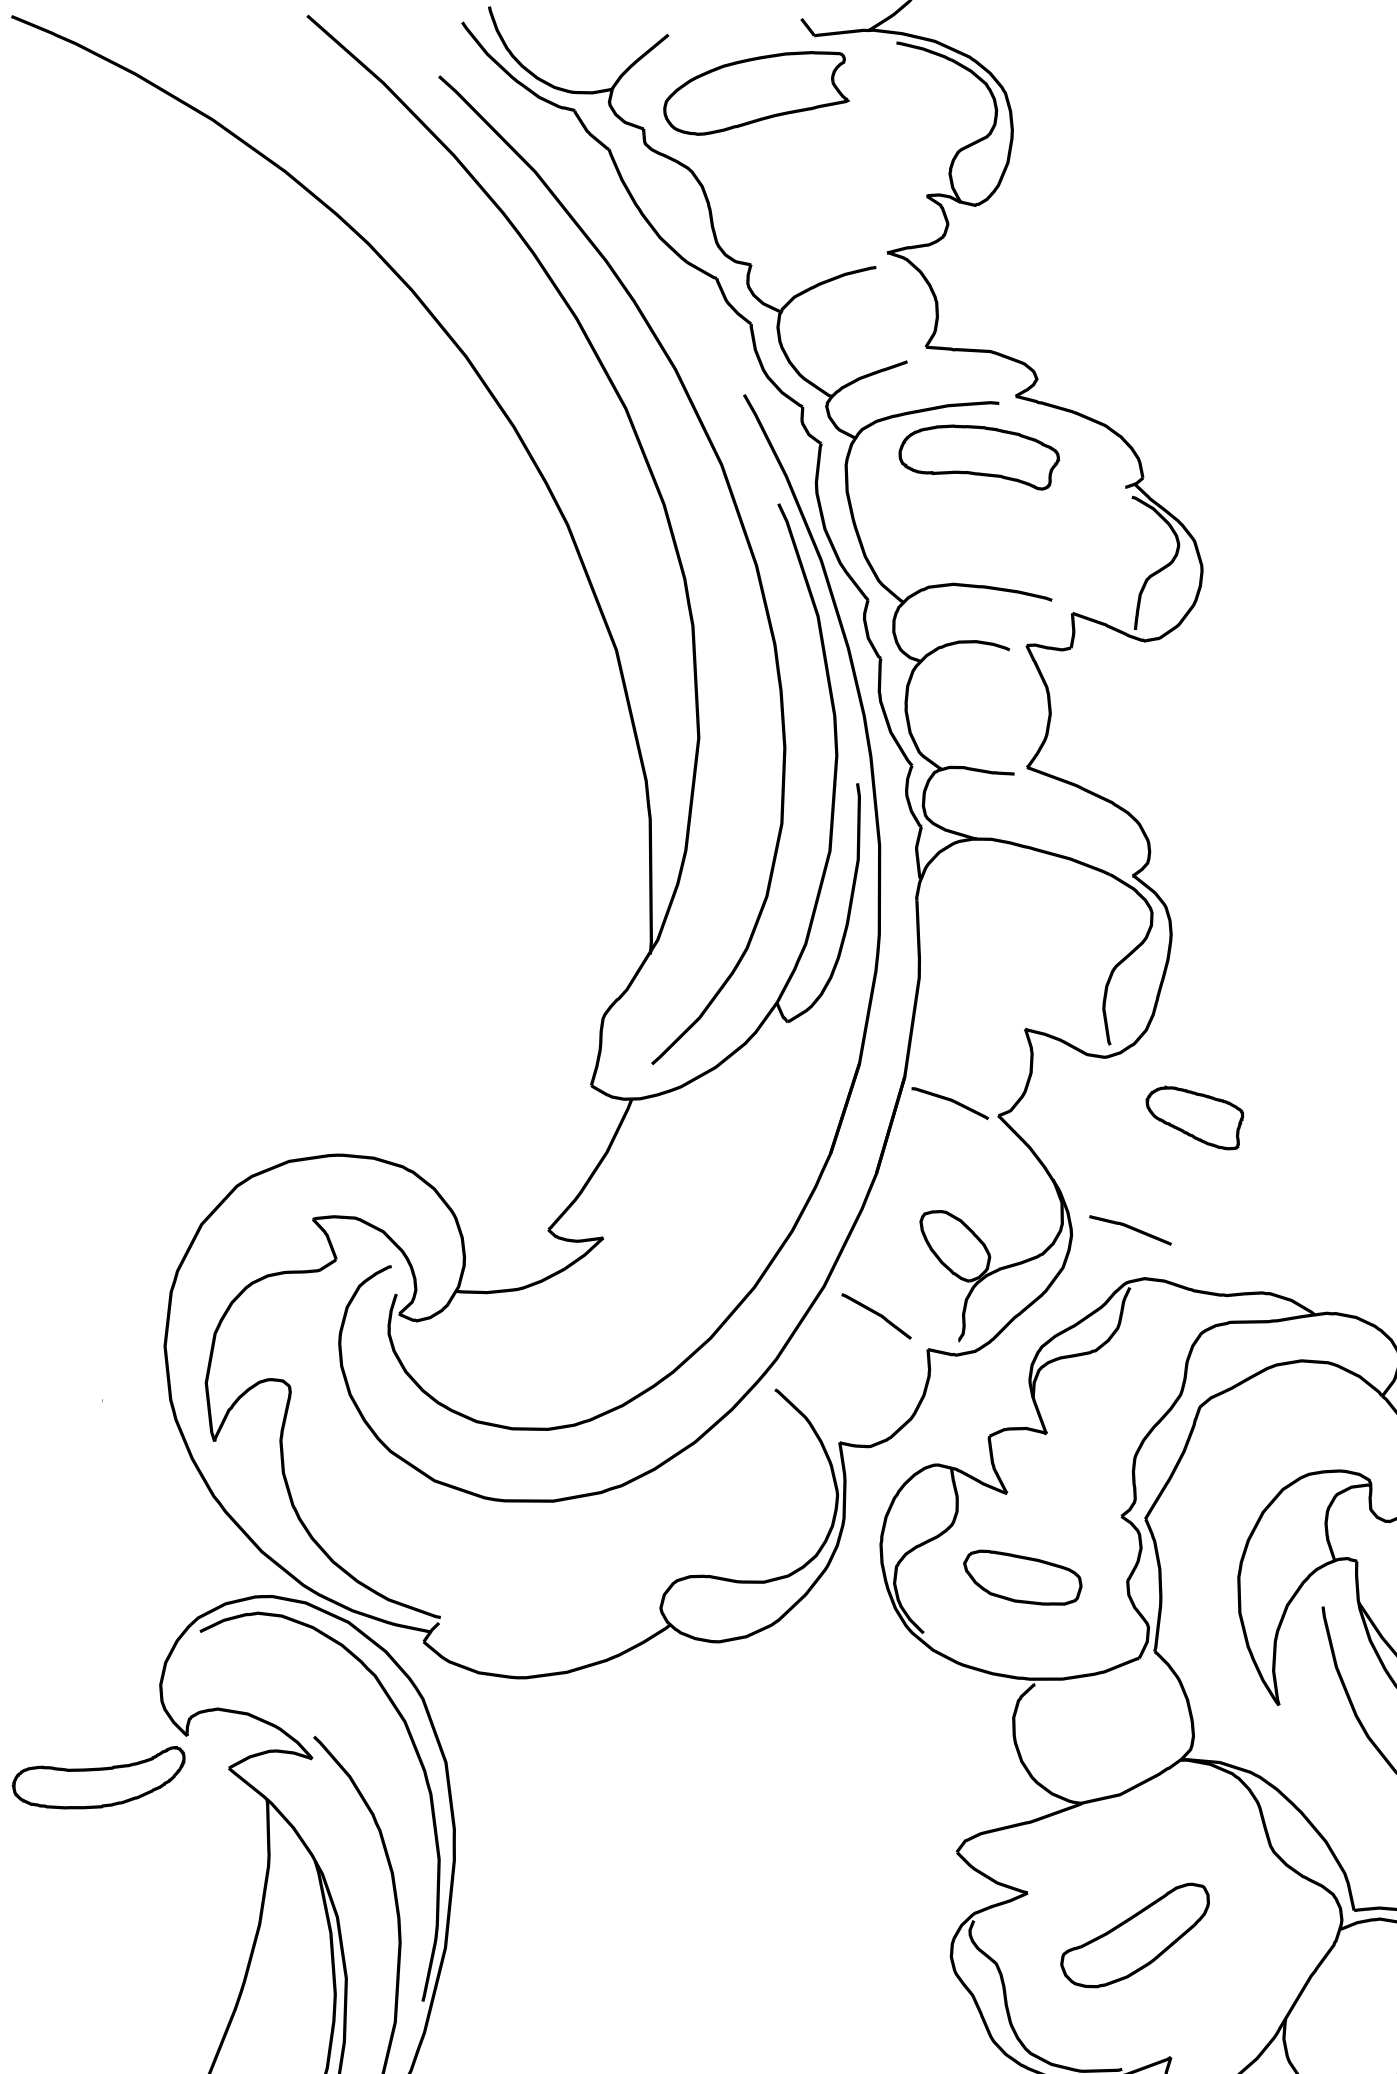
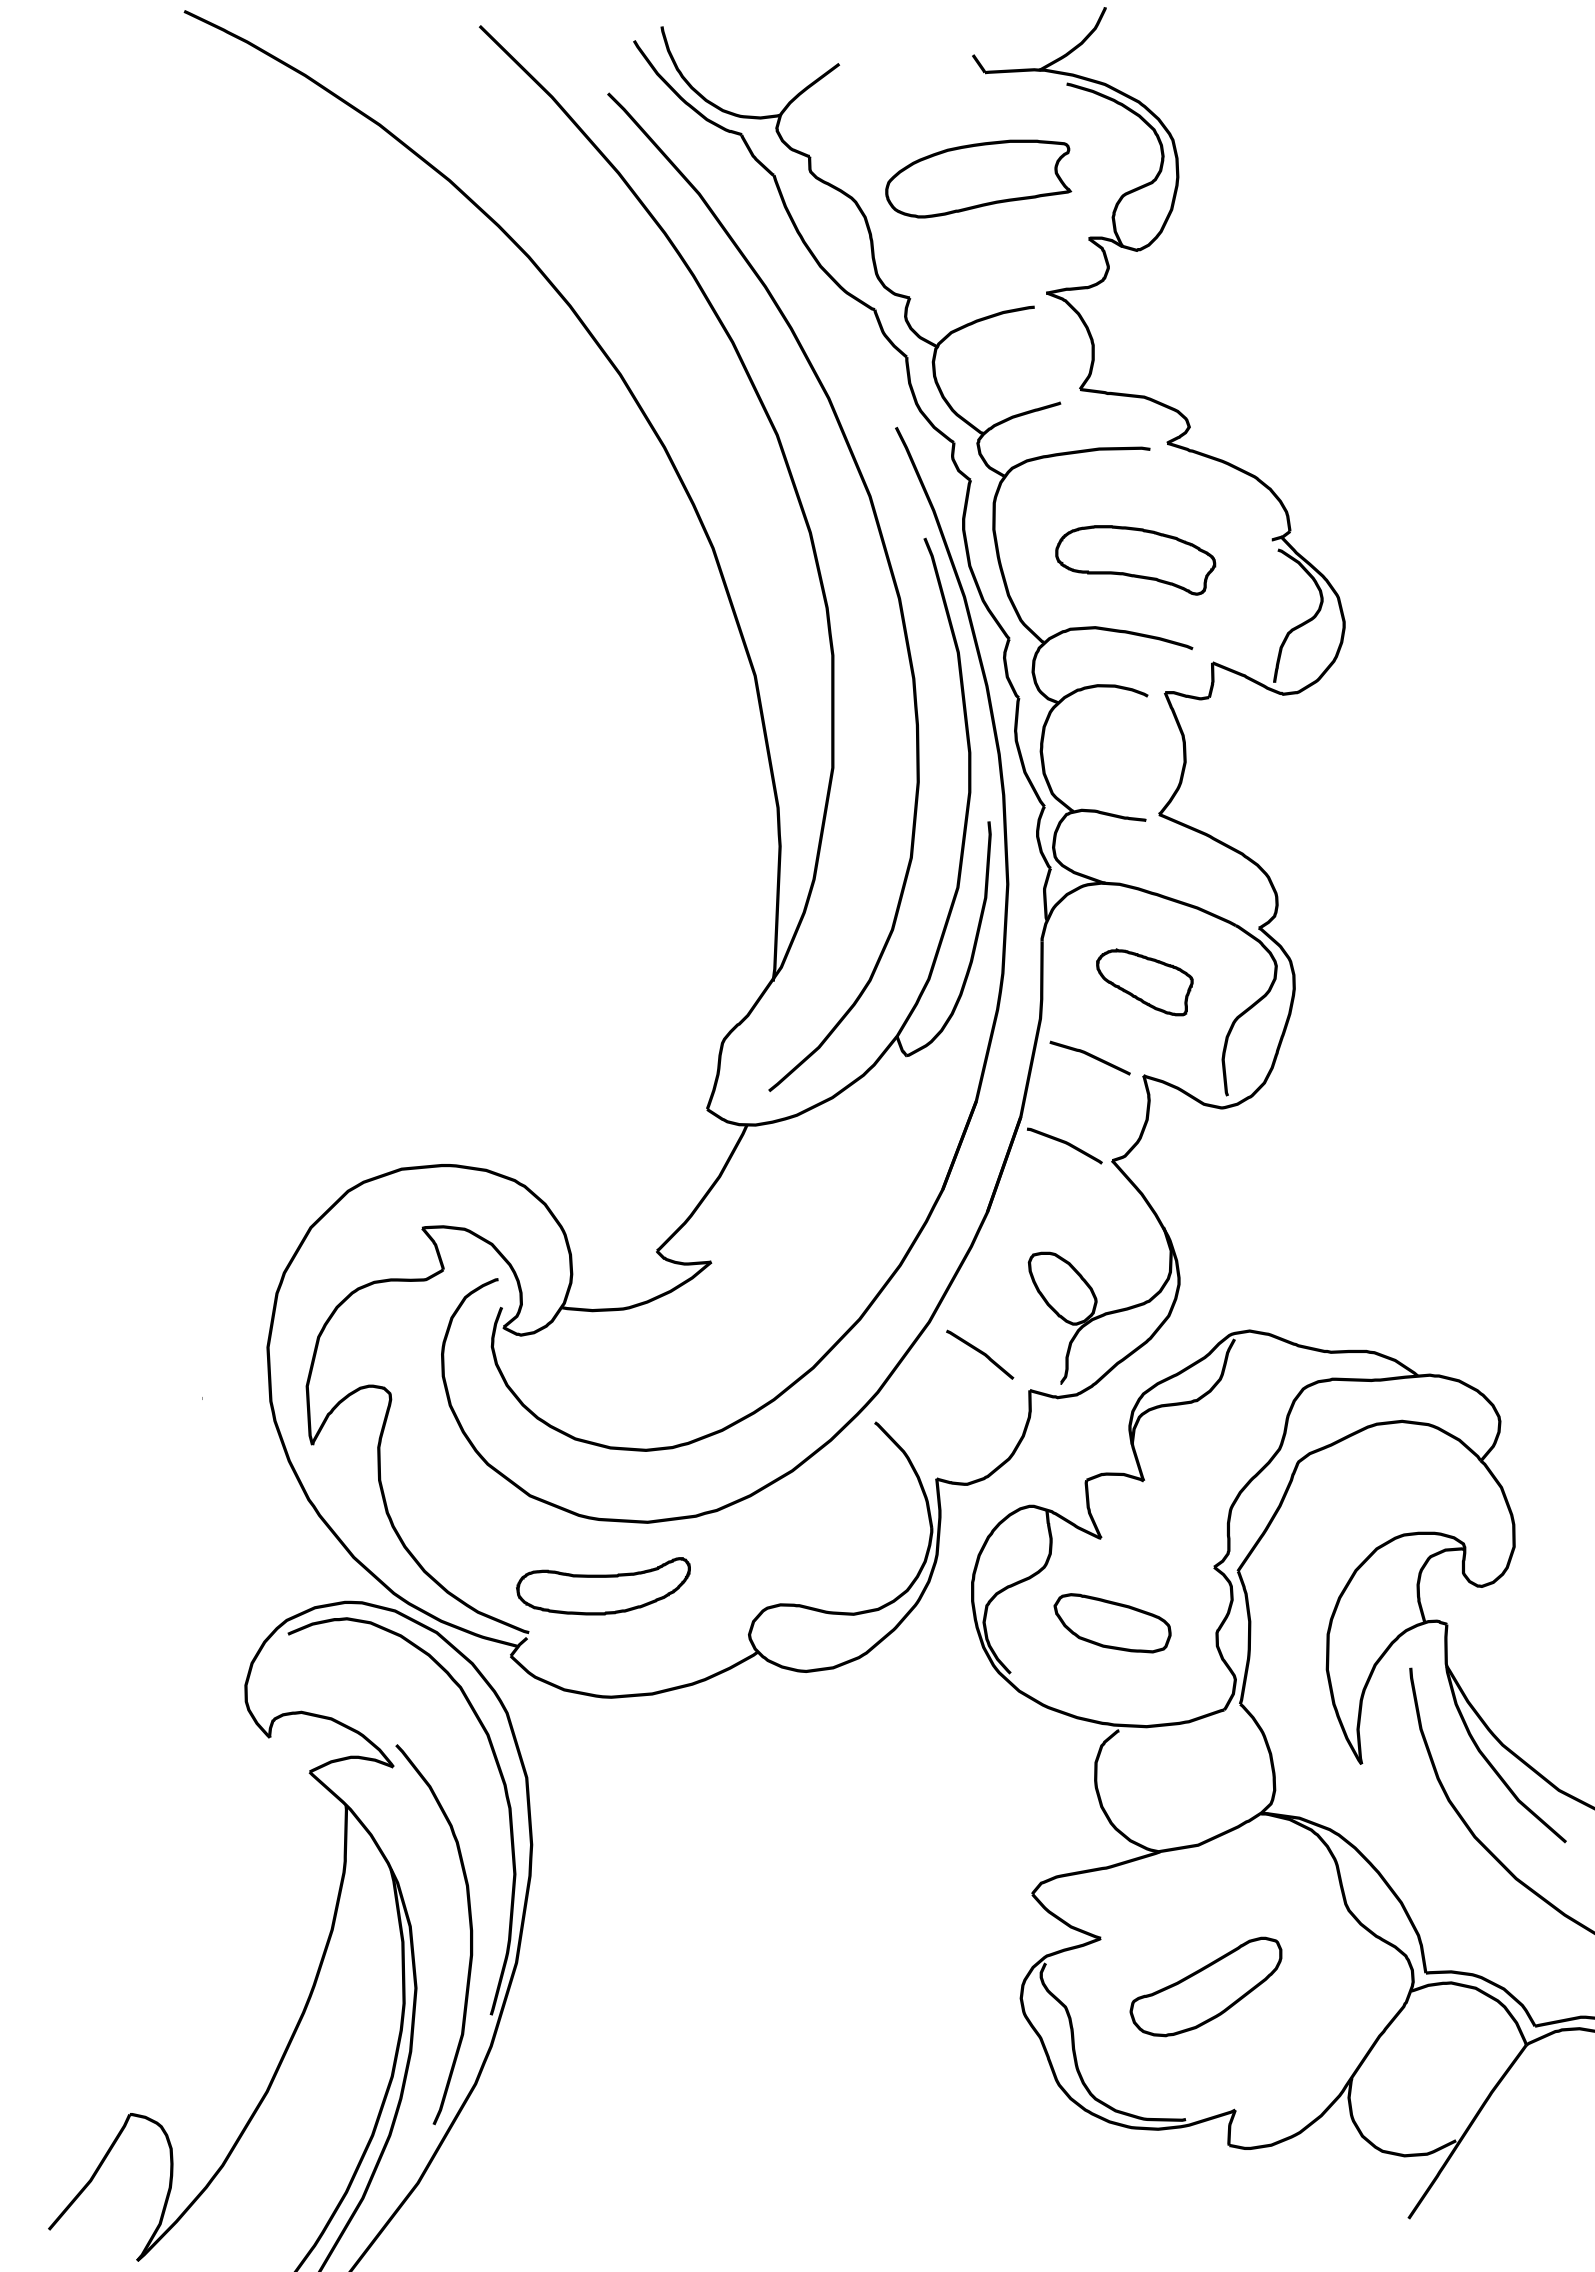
part: (755, 92) -> (978, 178), moved
part: (979, 458) -> (1135, 560), moved
part: (1195, 1118) -> (1144, 982), moved
curve: (1129, 1228) -> (1089, 1056), moved
part: (99, 1779) -> (603, 1586), moved

